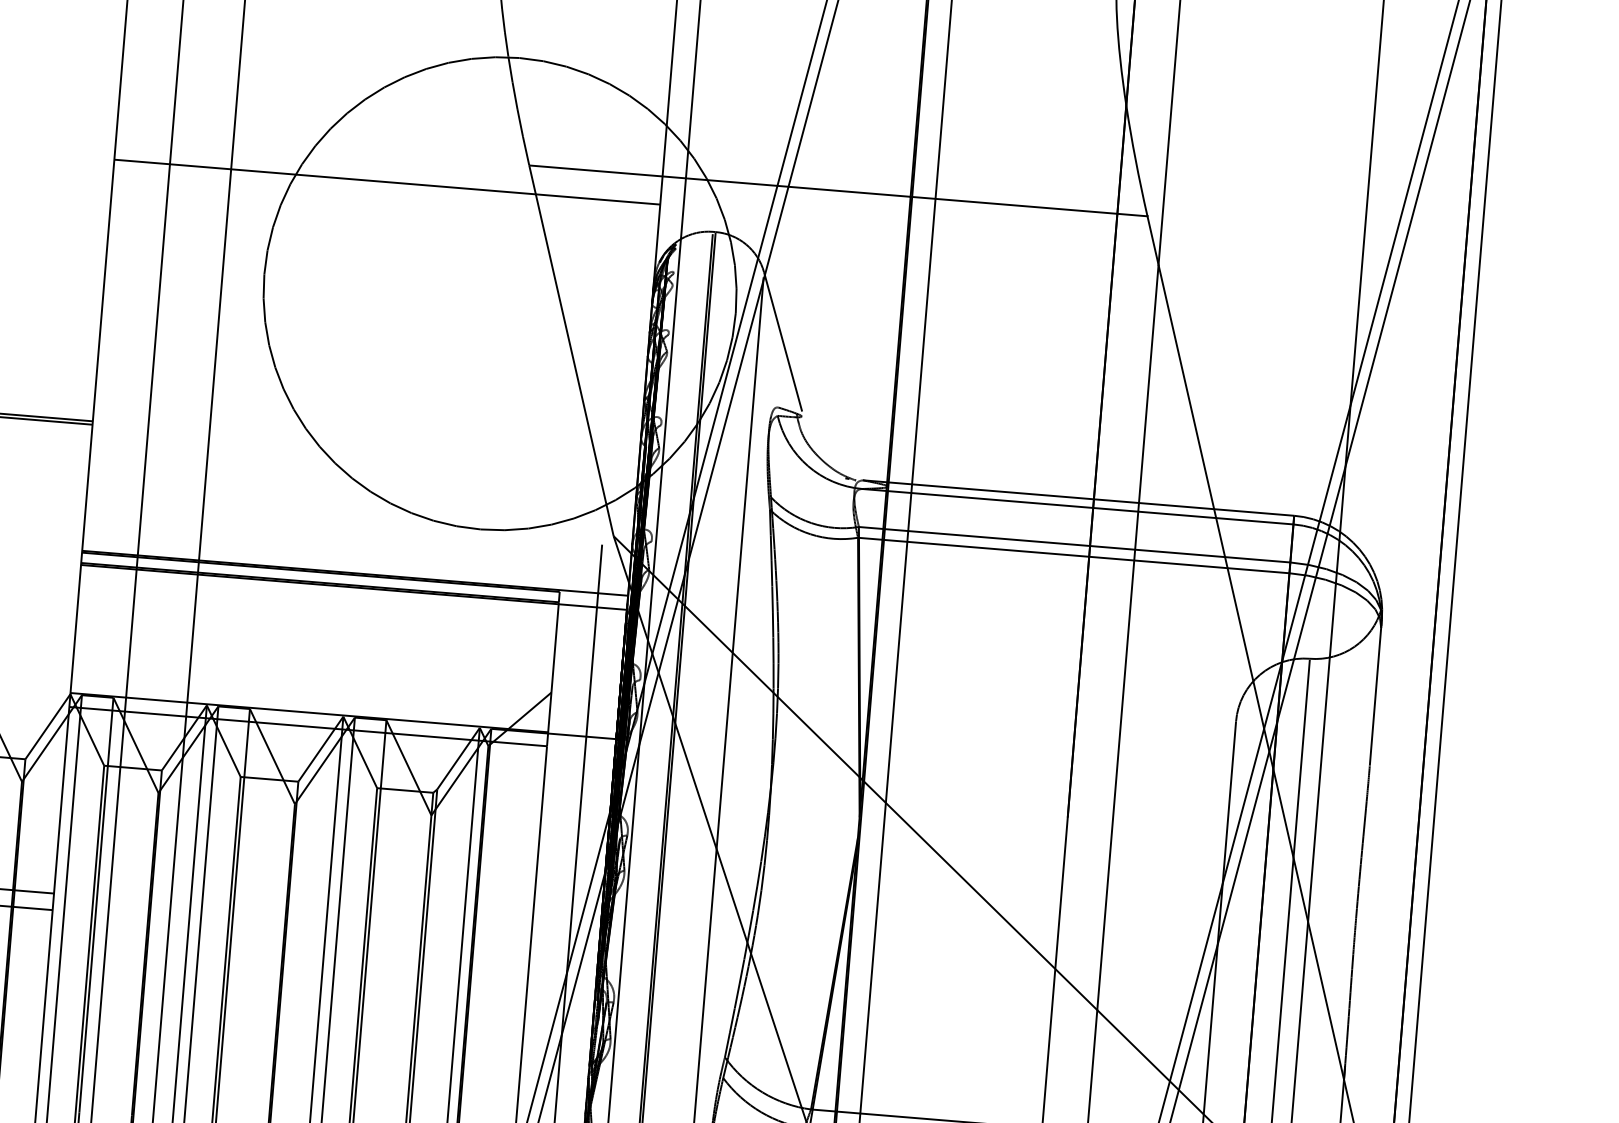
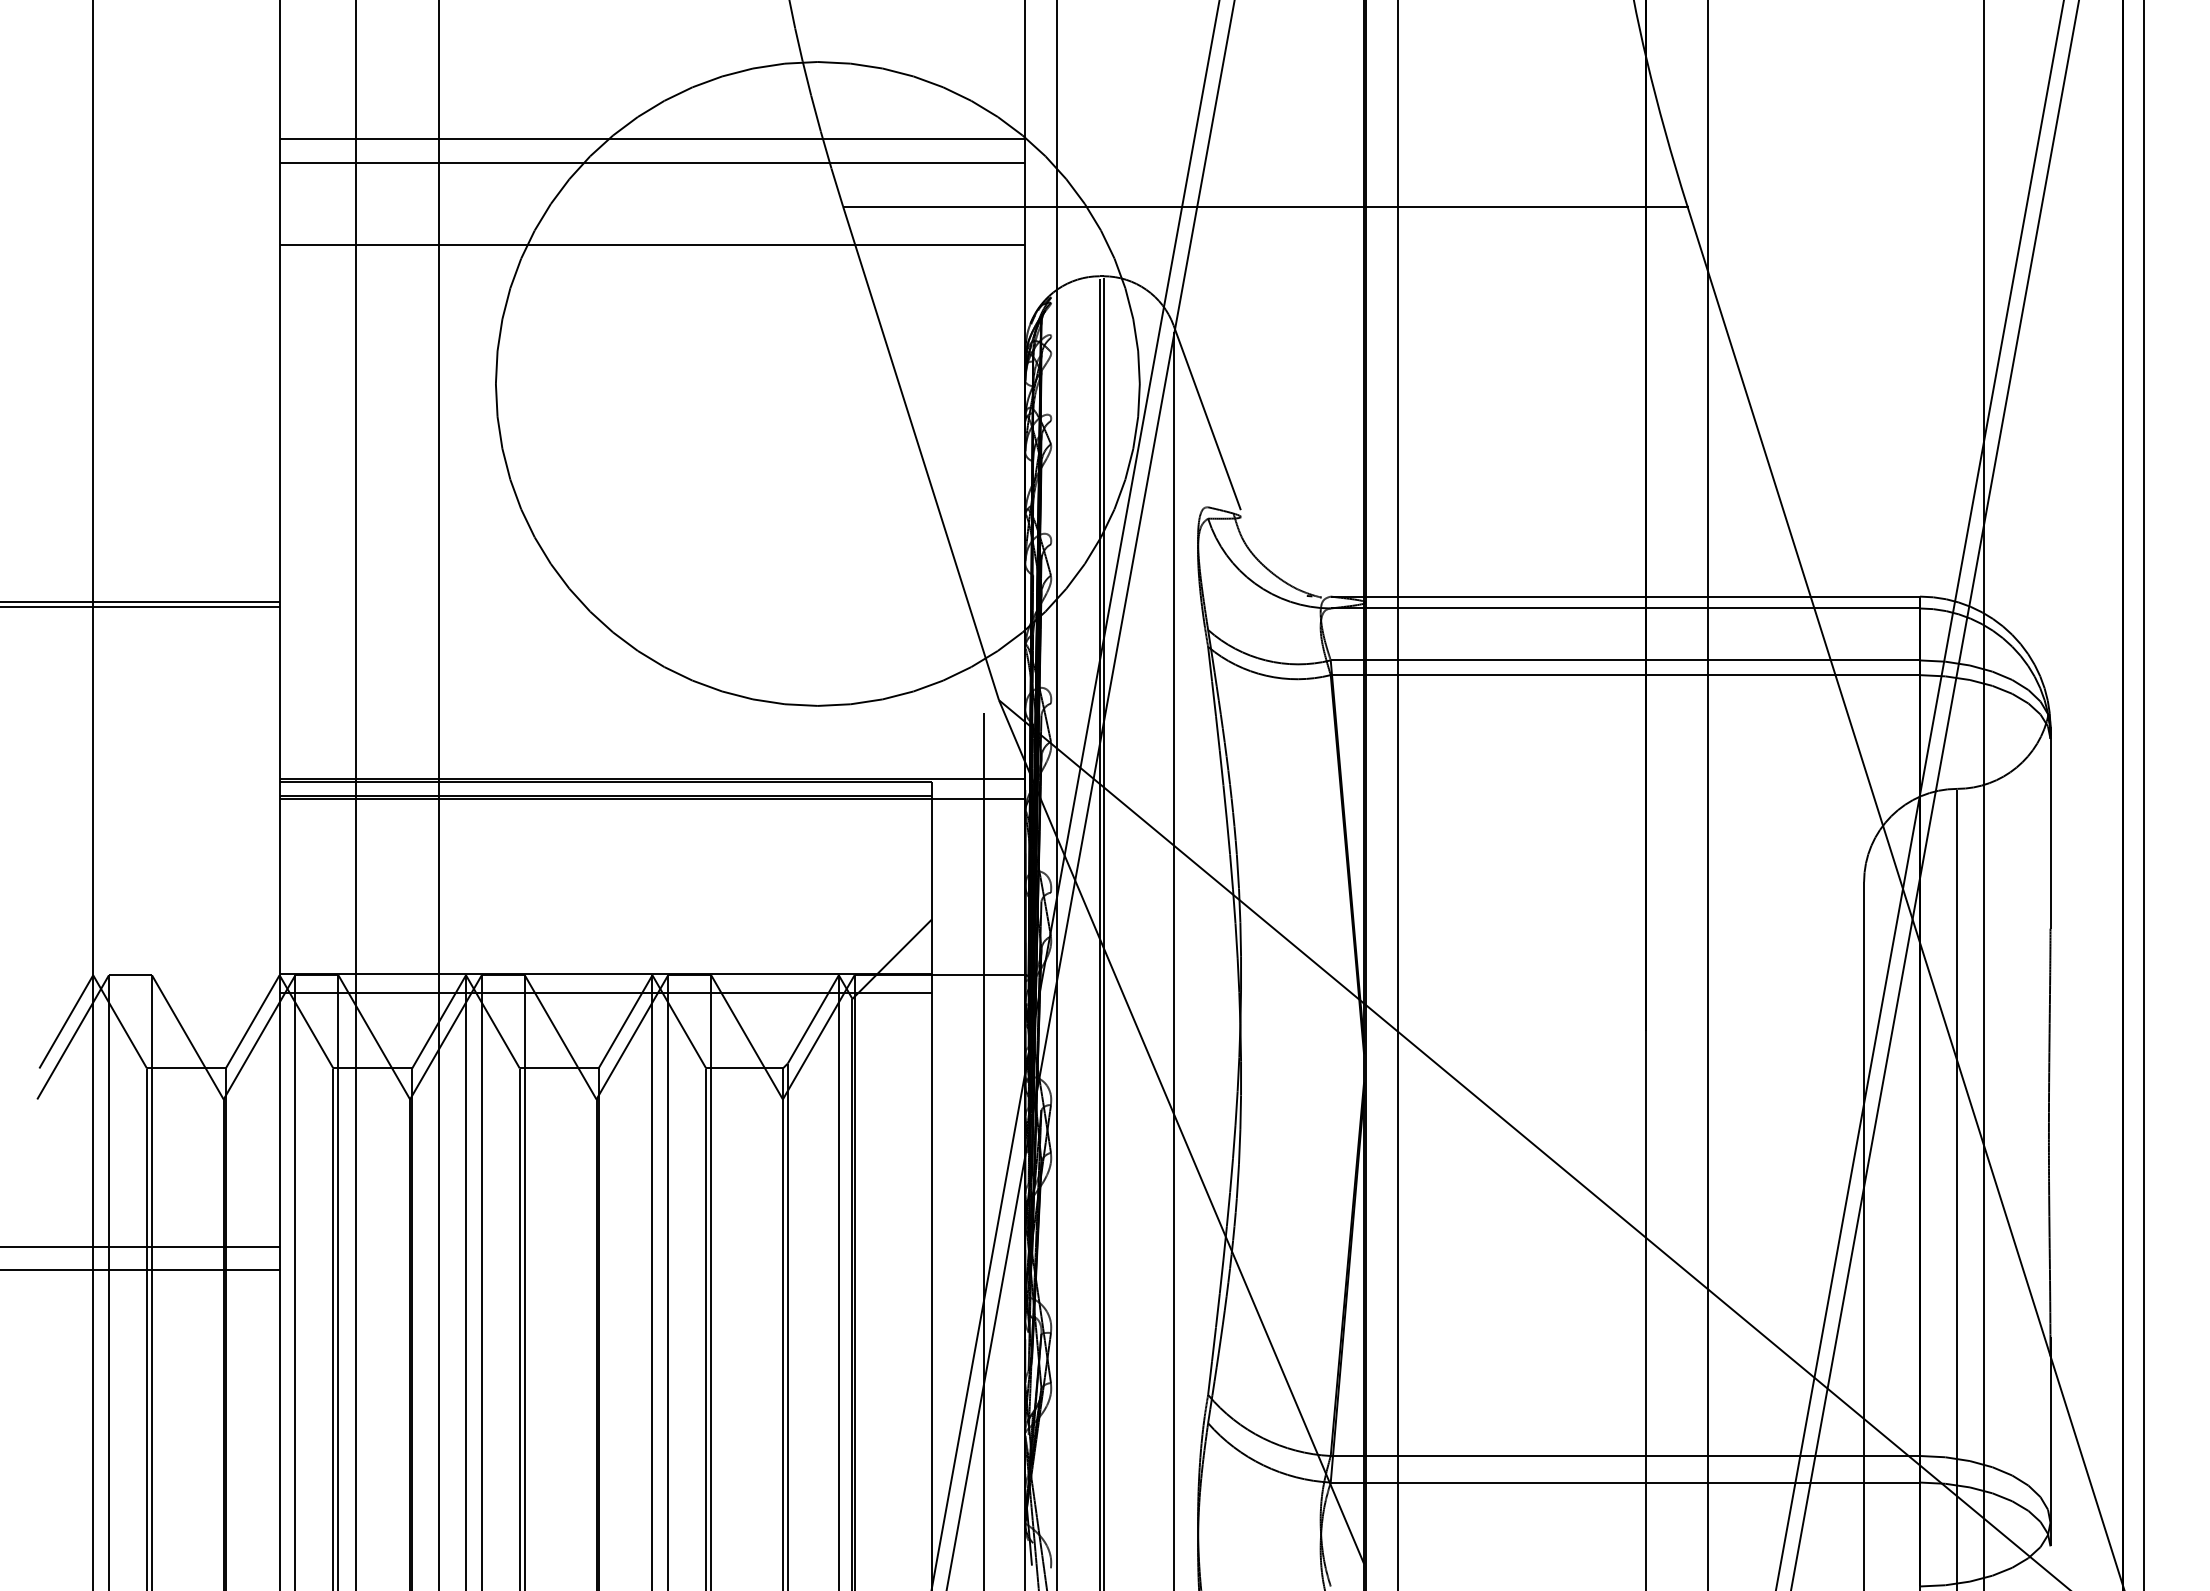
line: (393, 104) -> (652, 139), added
line: (392, 121) -> (652, 162), added

